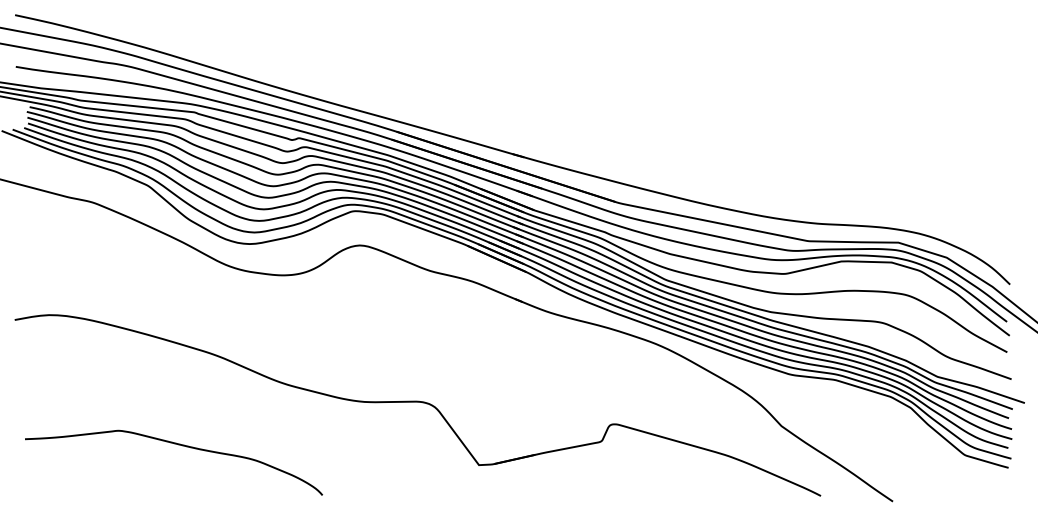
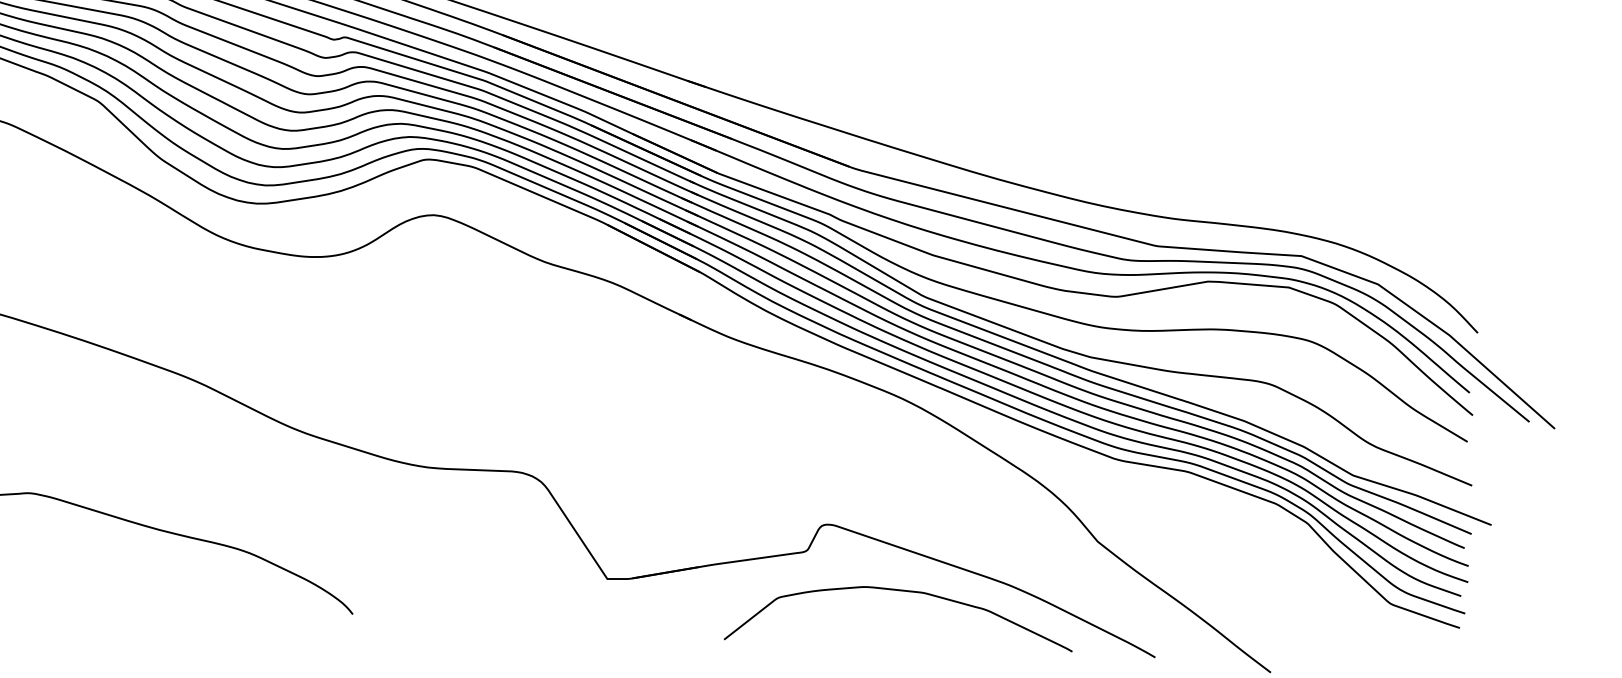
curve: (661, 463) -> (901, 591), added

